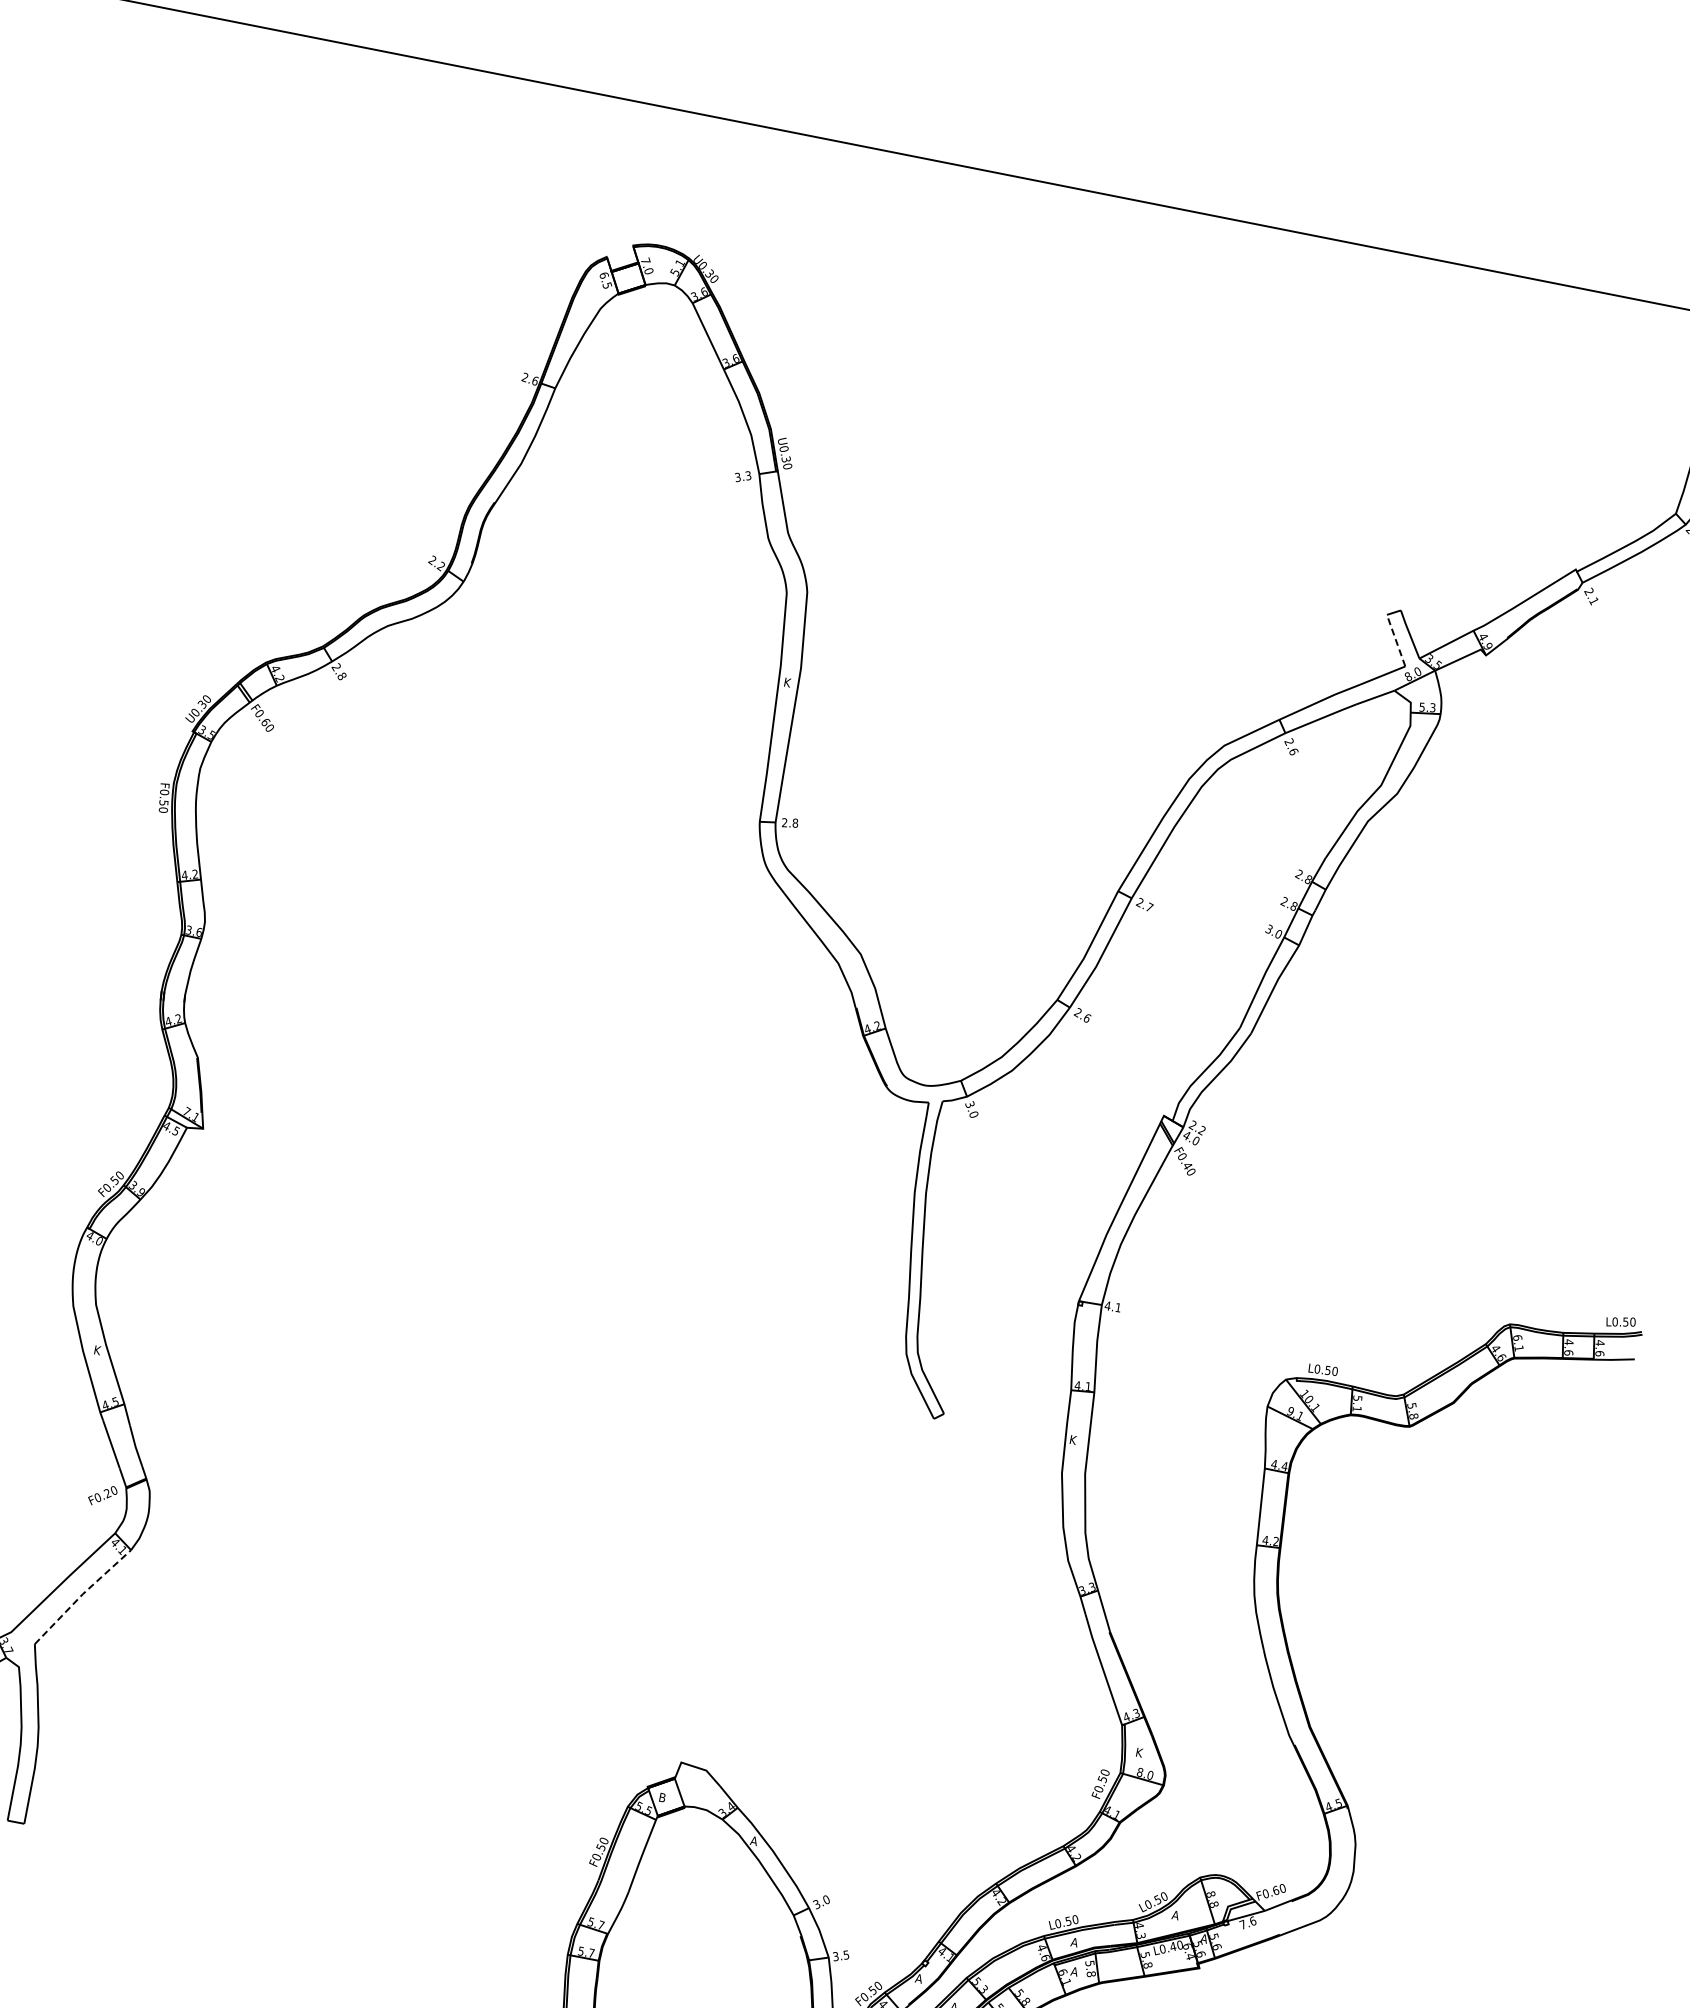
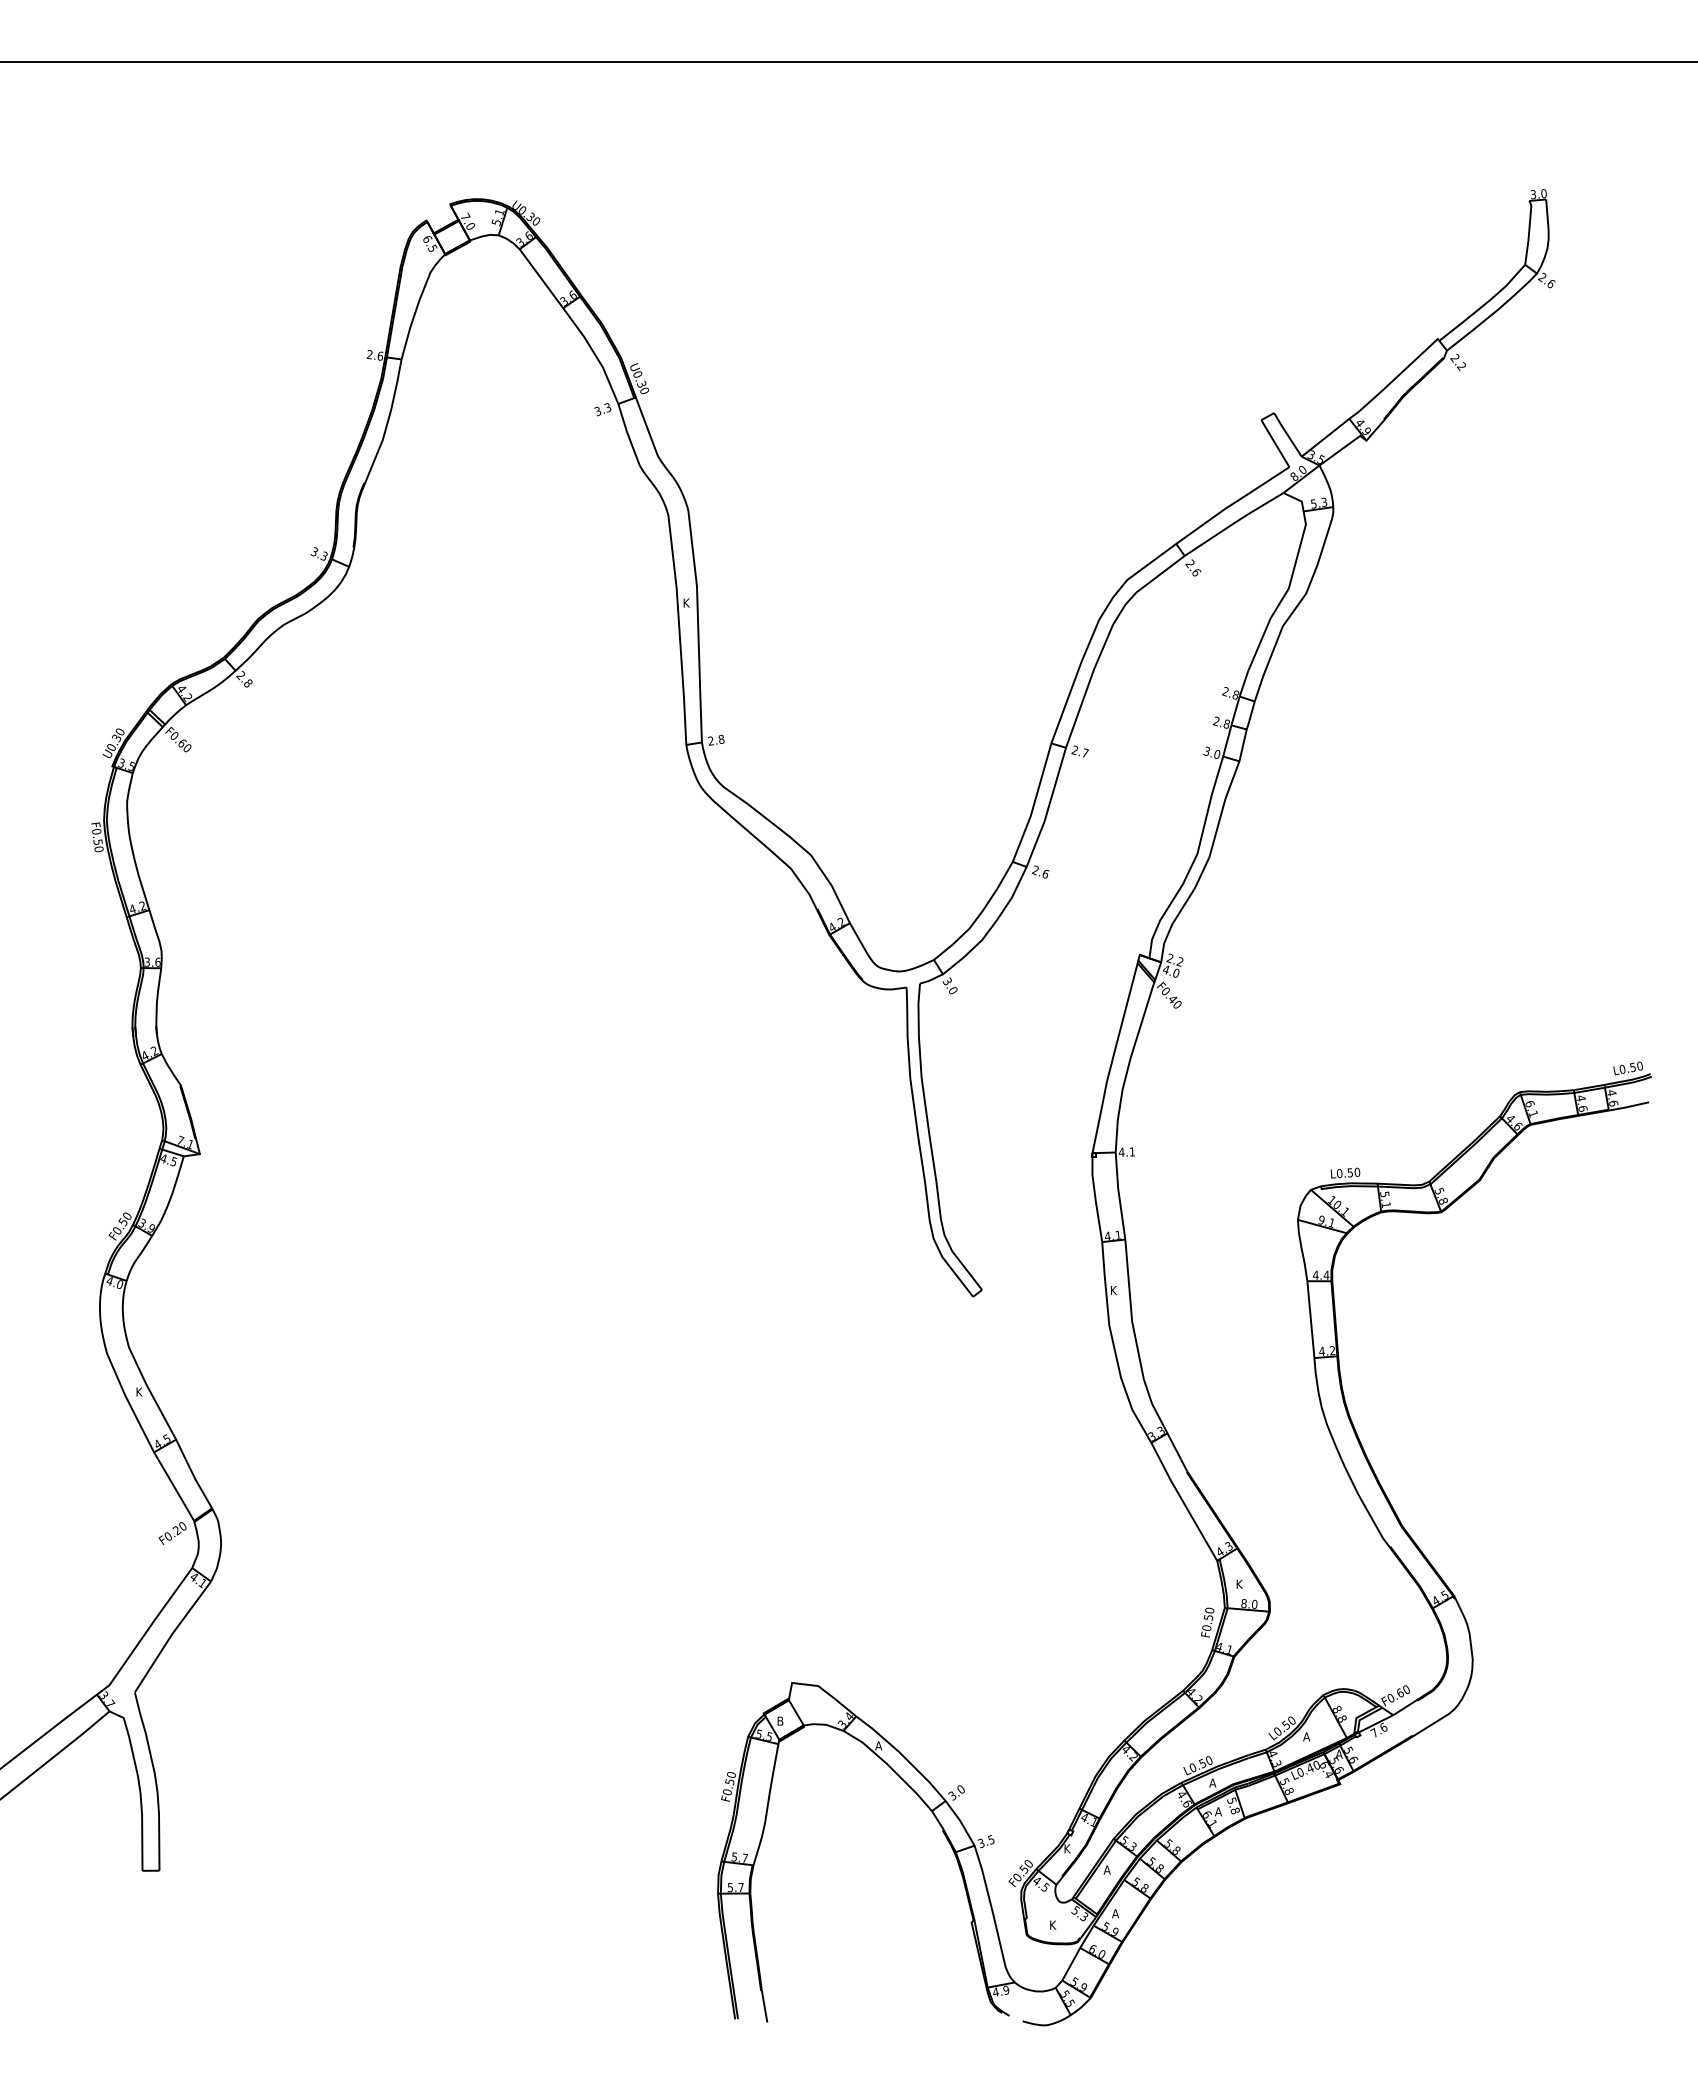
text: (436, 563) -> (319, 554), 2.2 -> 3.3
text: (1592, 599) -> (1460, 365), 2.1 -> 2.2
line: (1396, 640) -> (1275, 443), dashed -> solid
line: (81, 1594) -> (171, 1634), dashed -> solid
text: (918, 1978) -> (1066, 1848), A -> K

